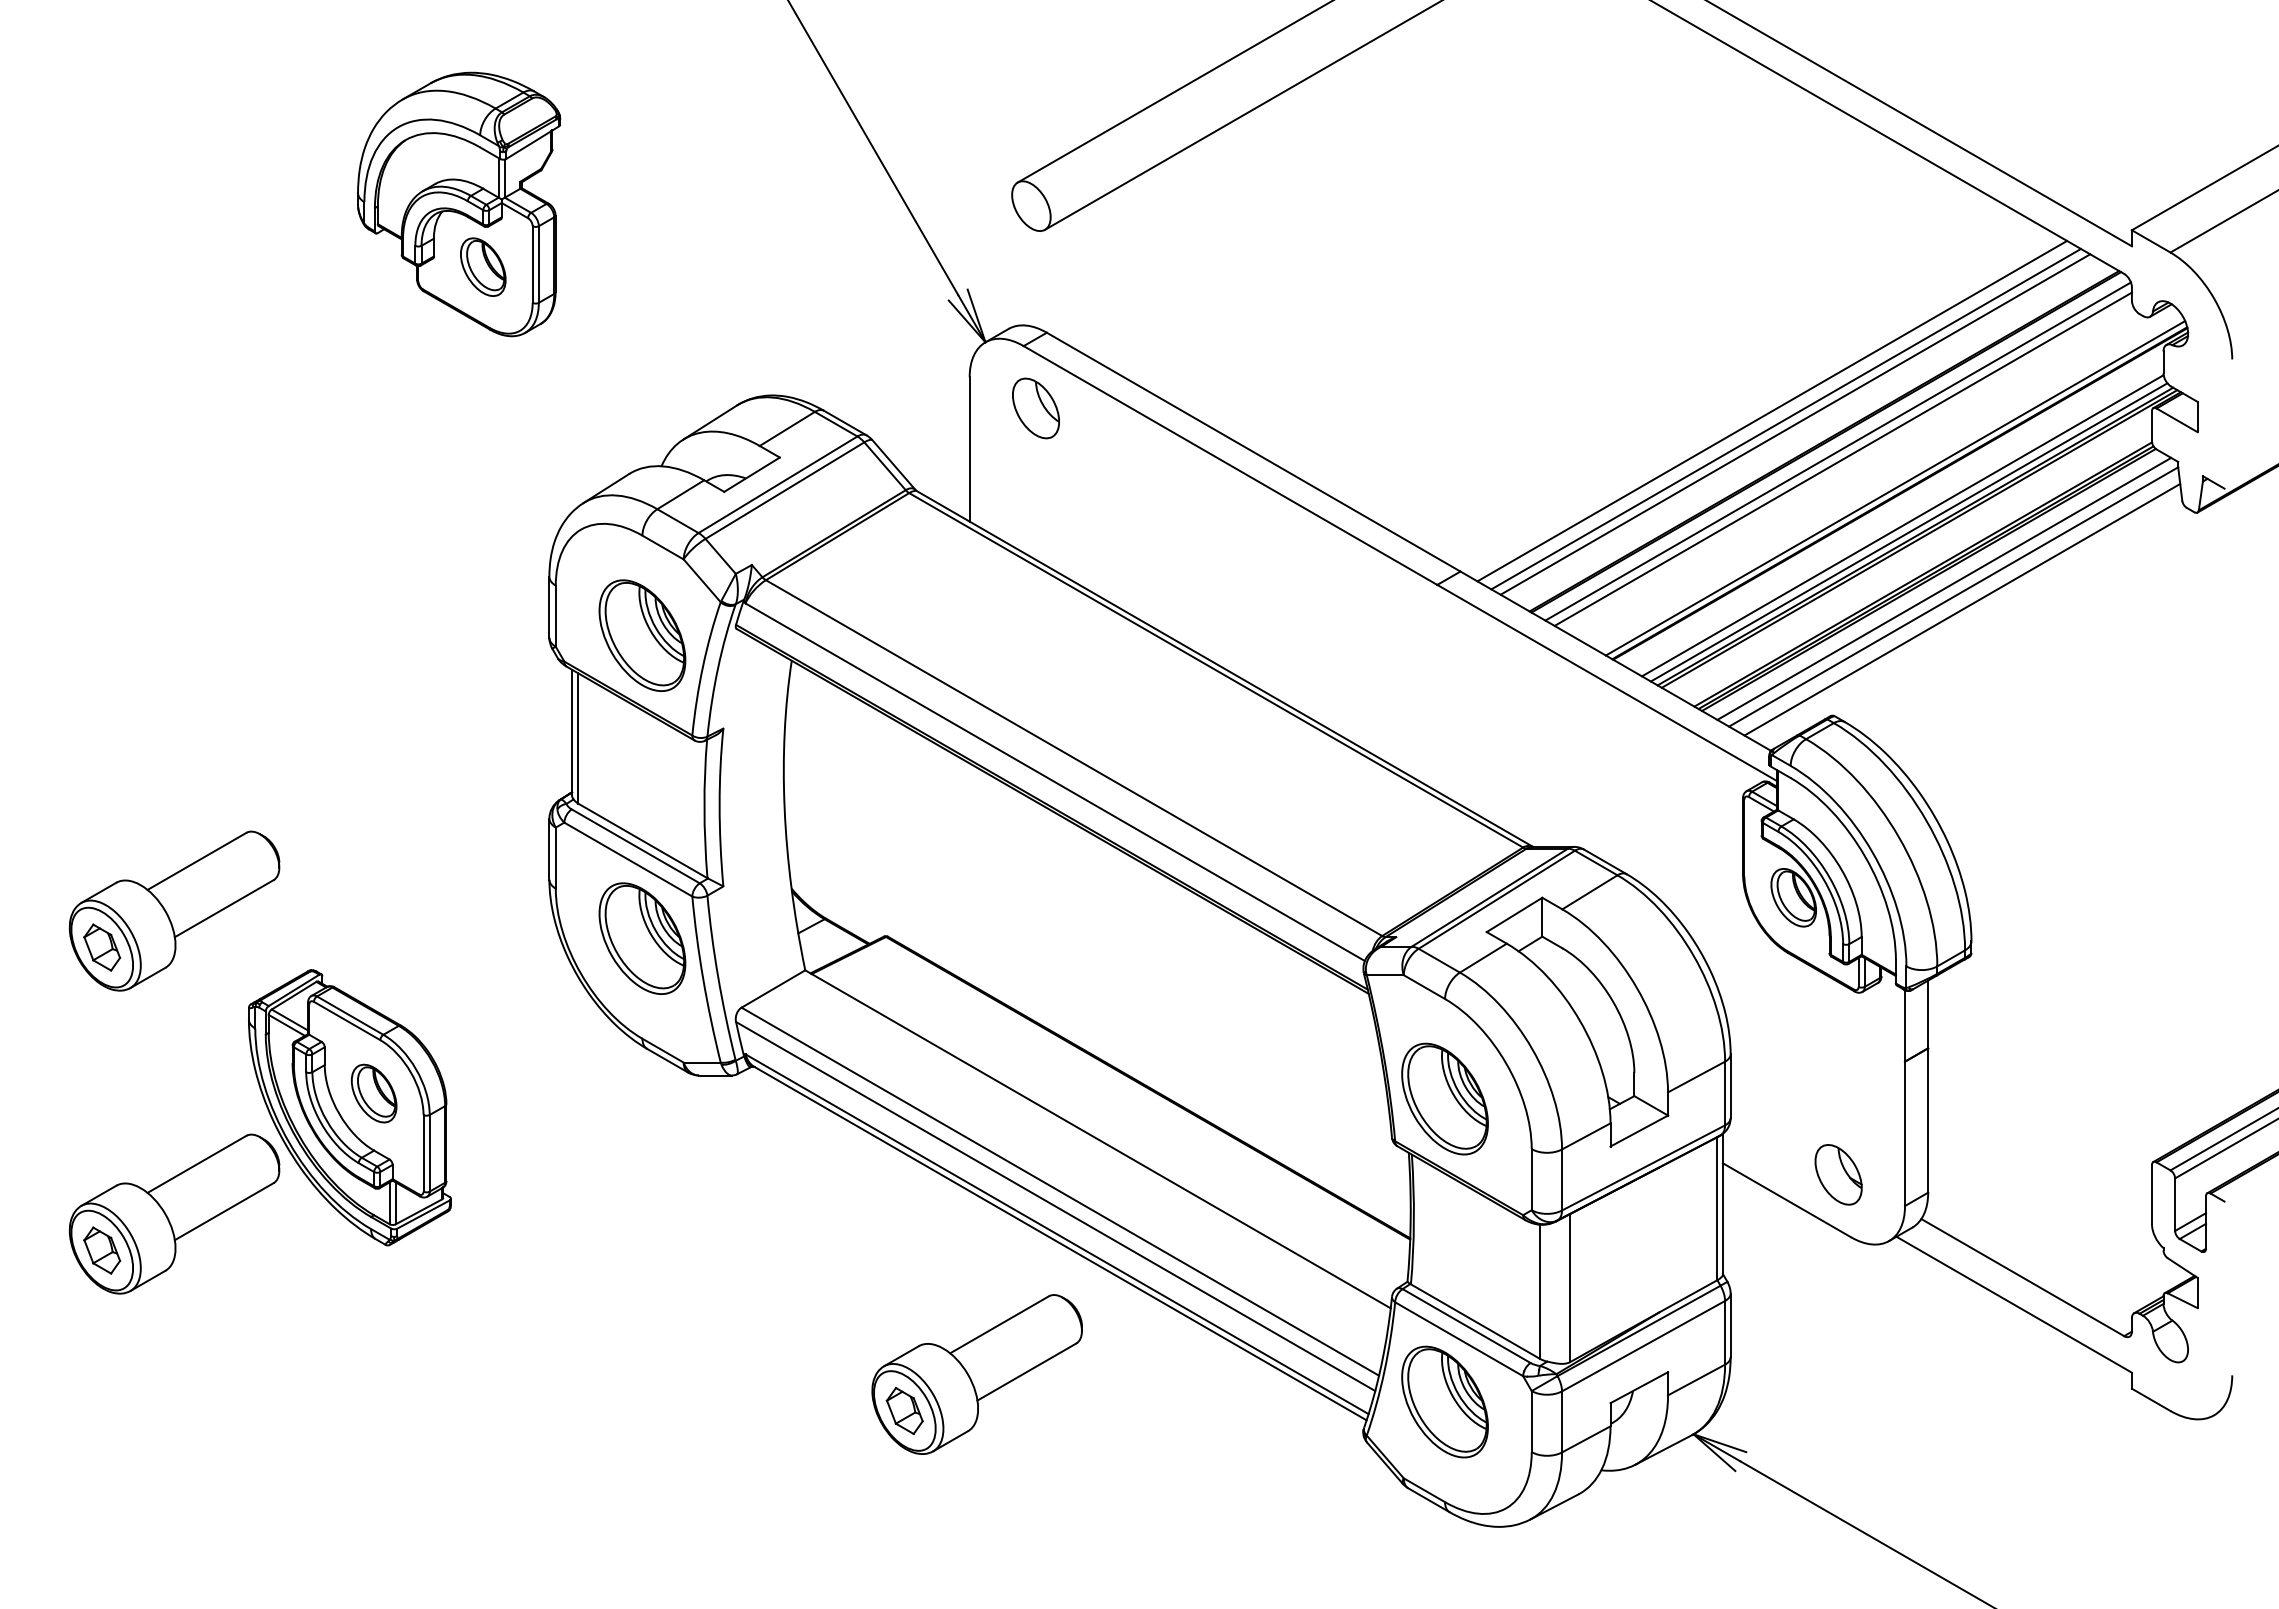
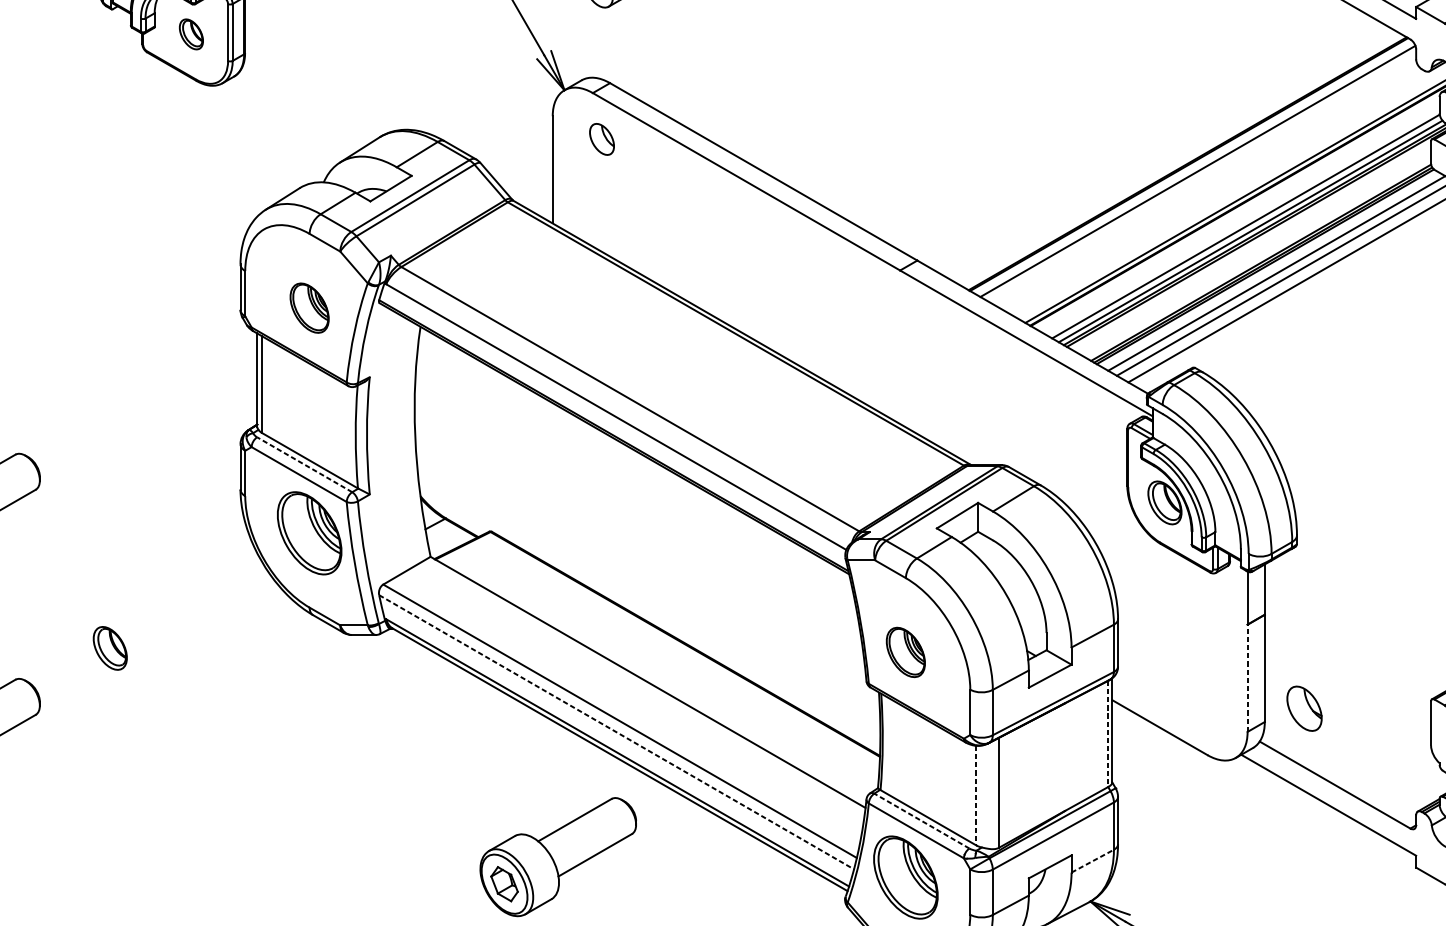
part: (483, 266) -> (191, 33), size x0.7
part: (1035, 408) -> (601, 139), size x0.7
line: (1772, 410) -> (1149, 140), removed
line: (1785, 418) -> (1158, 146), removed
line: (1795, 424) -> (1166, 151), removed
line: (1842, 458) -> (1201, 176), removed
part: (642, 635) -> (309, 308), size x0.6
line: (635, 846) -> (304, 464), solid -> dashed
part: (1444, 1098) -> (905, 652), size x0.6
part: (349, 1107) -> (92, 658), removed
line: (1905, 1133) -> (1247, 678), solid -> dashed
part: (1838, 1174) -> (1304, 708), moved
line: (1056, 1206) -> (617, 732), solid -> dashed
line: (1717, 1208) -> (1108, 733), solid -> dashed
line: (1539, 1292) -> (976, 796), solid -> dashed
line: (1466, 1326) -> (921, 821), solid -> dashed
line: (1697, 1379) -> (1093, 860), solid -> dashed

